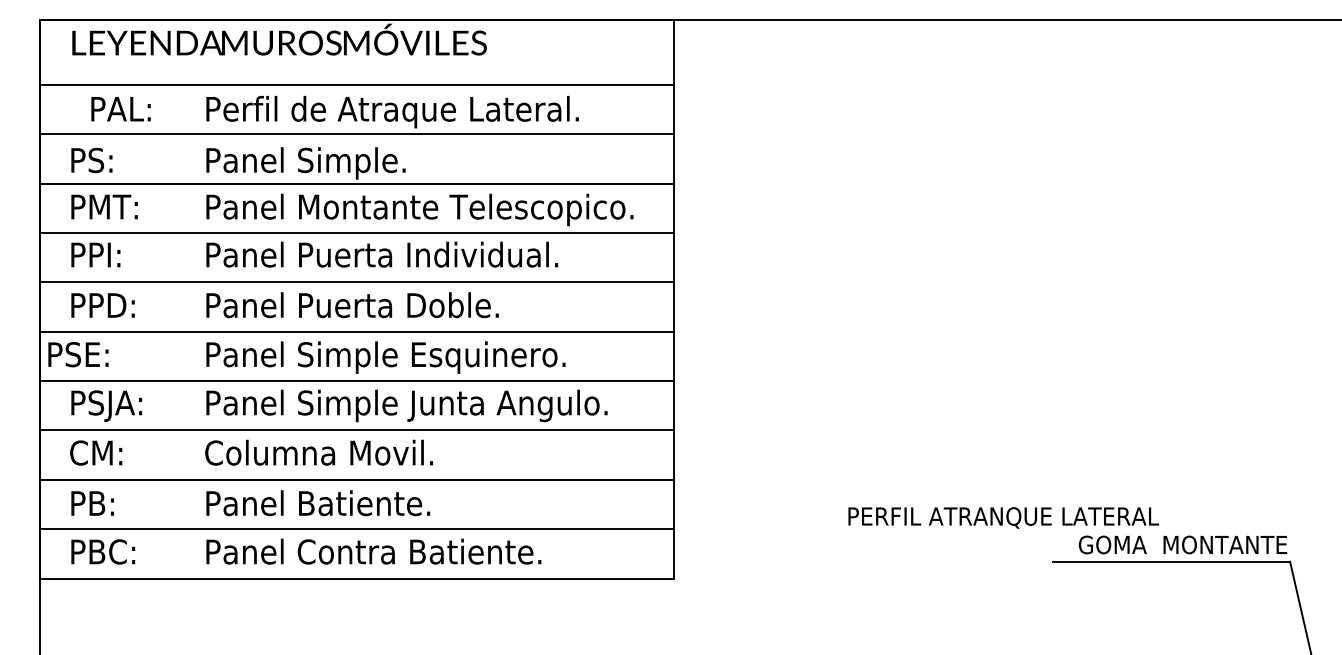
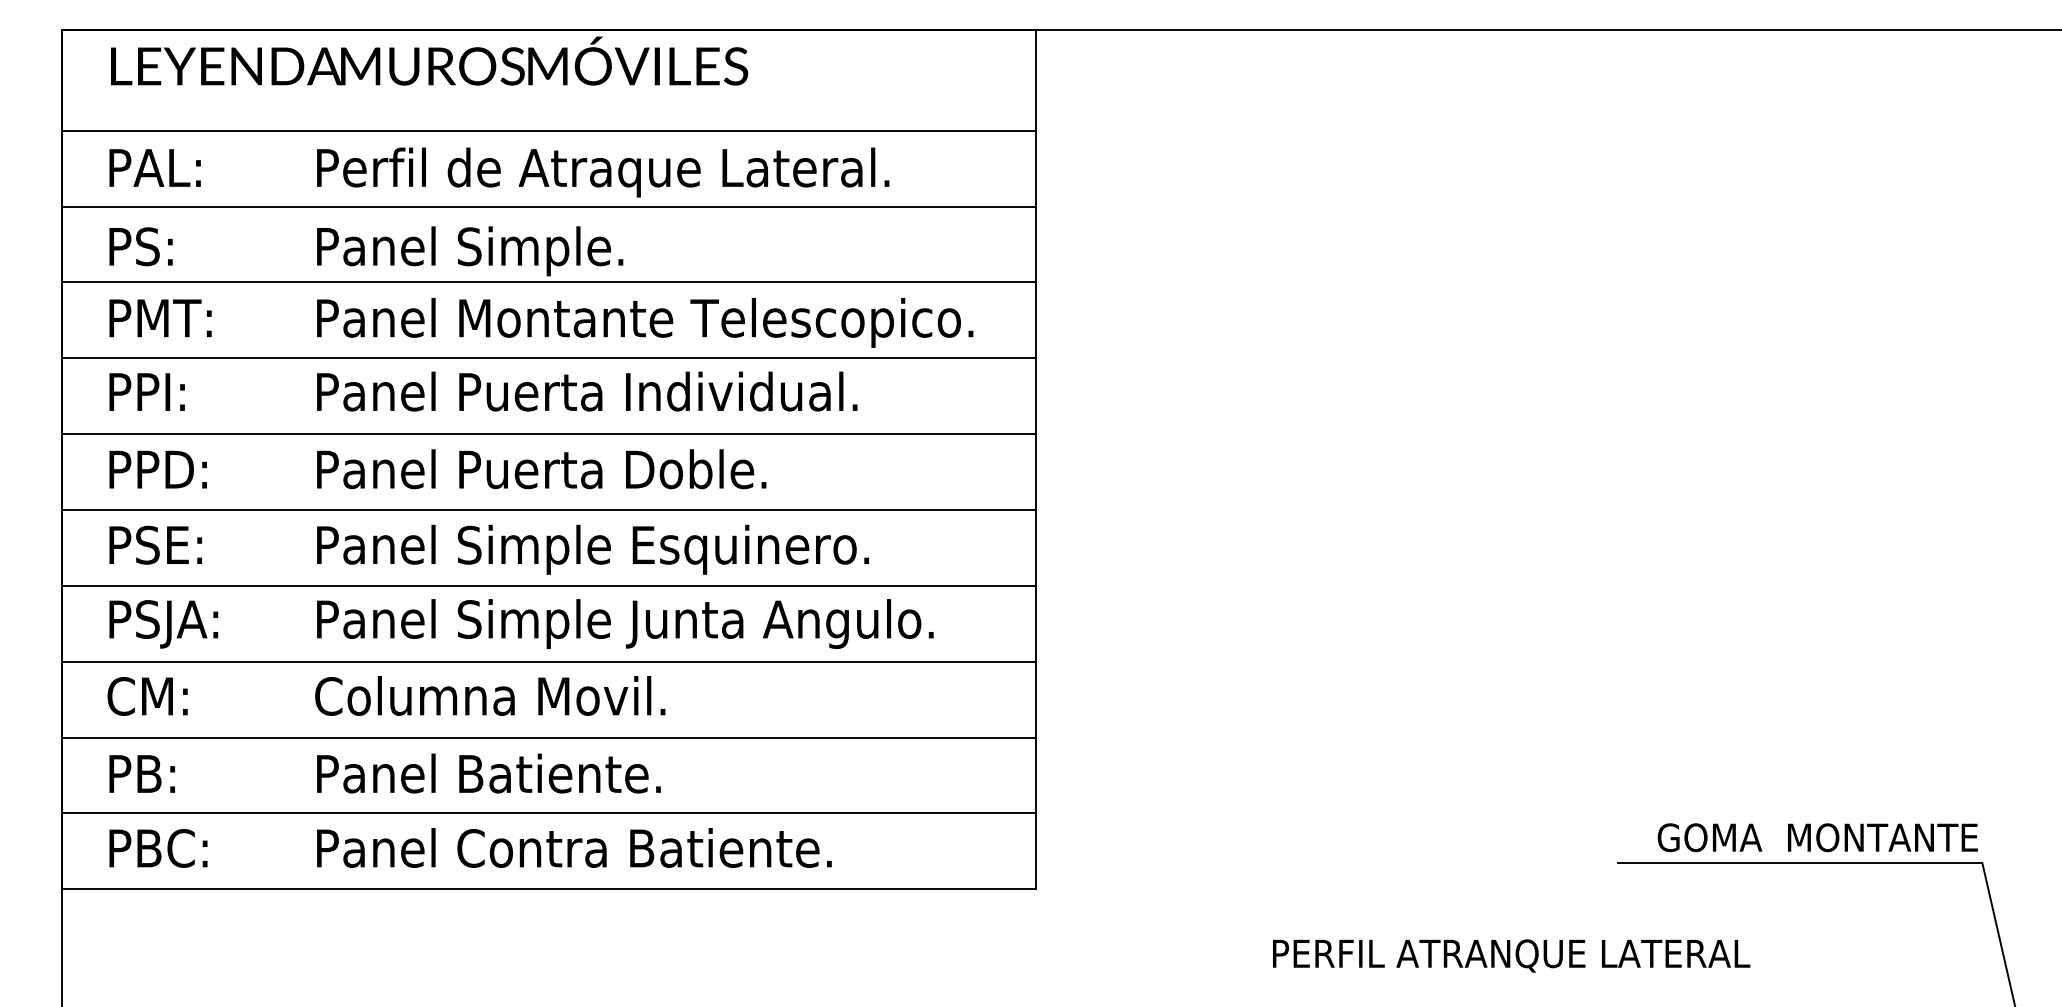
text: (120, 109) -> (154, 168), moved
text: (78, 354) -> (155, 544), moved
text: (1003, 517) -> (1511, 955), moved

